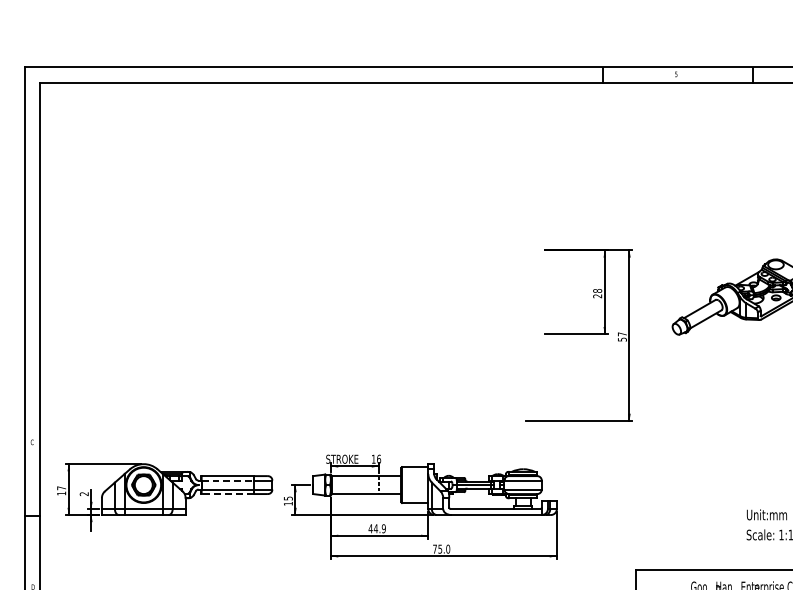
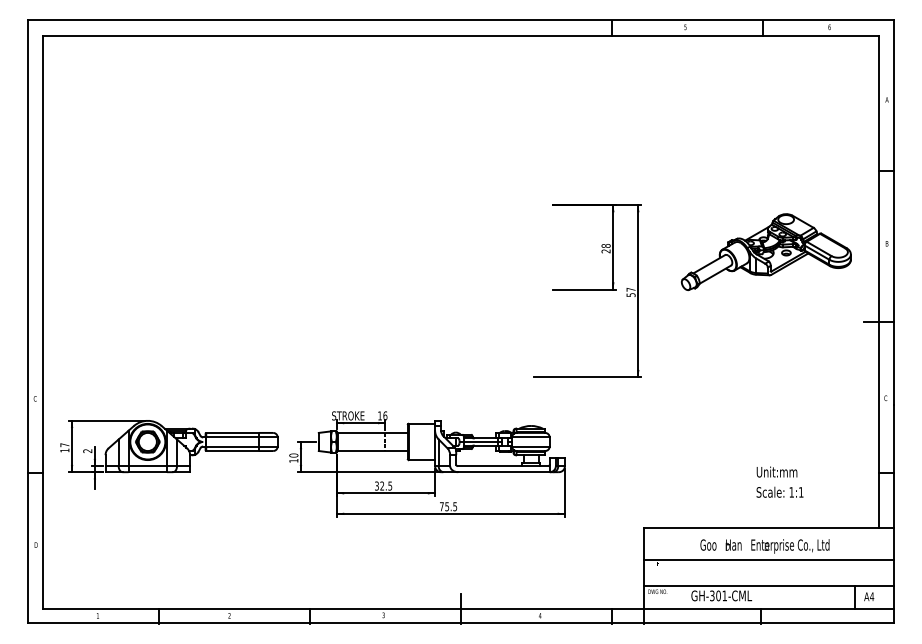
line: (228, 480) -> (233, 437), dashed -> solid
line: (227, 494) -> (232, 451), dashed -> solid
text: (288, 498) -> (293, 455), 15 -> 10
text: (377, 528) -> (383, 485), 44.9 -> 32.5
text: (448, 548) -> (455, 506), 75.0 -> 75.5

